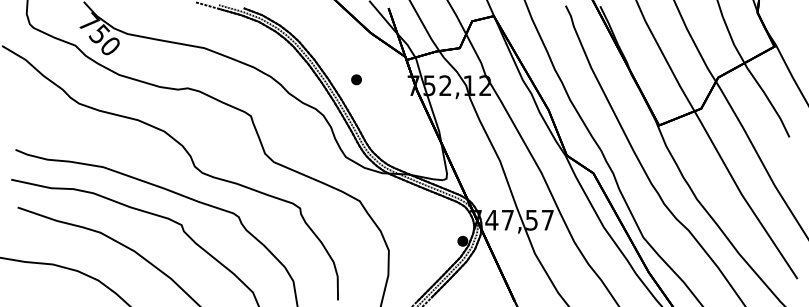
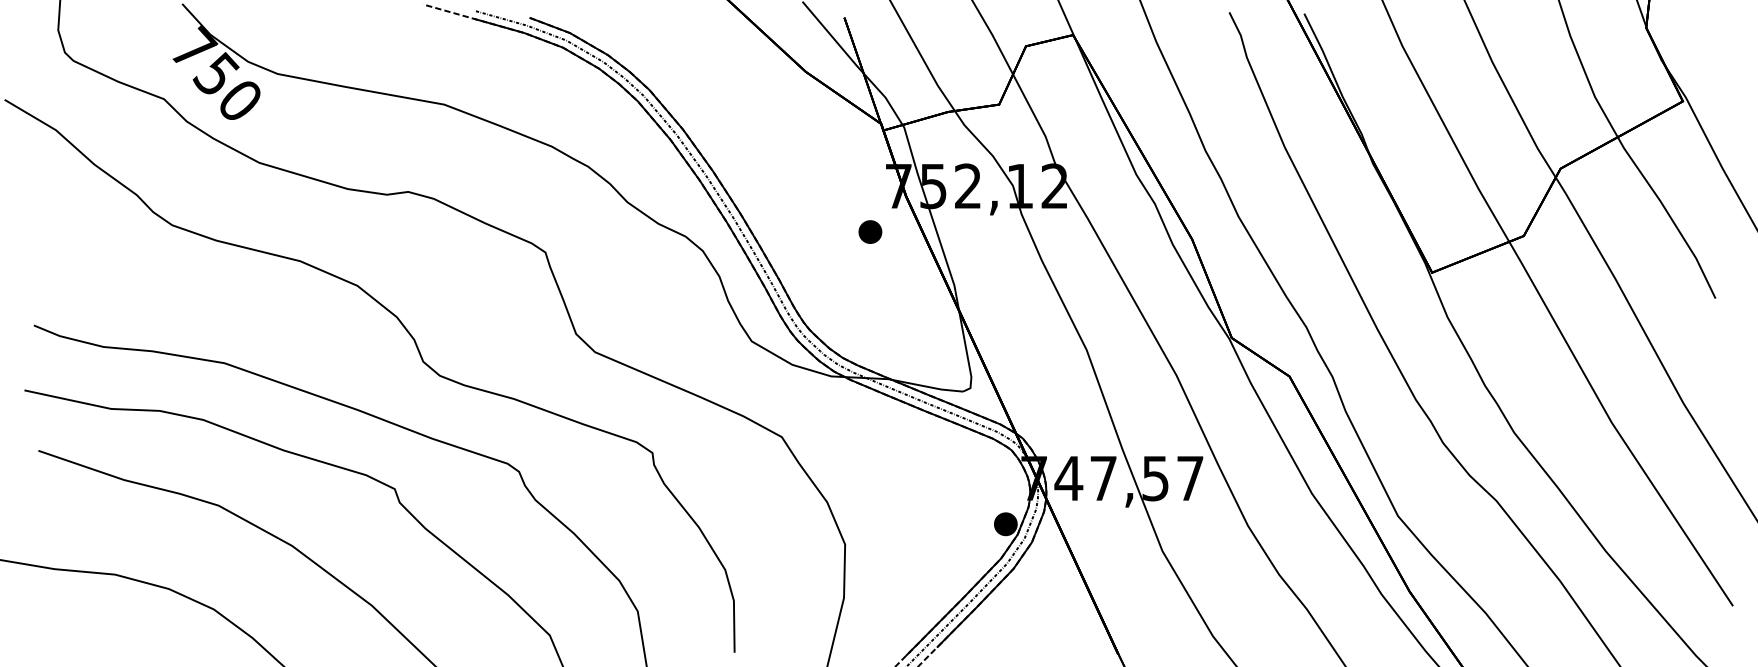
part: (356, 79) -> (870, 231), moved

